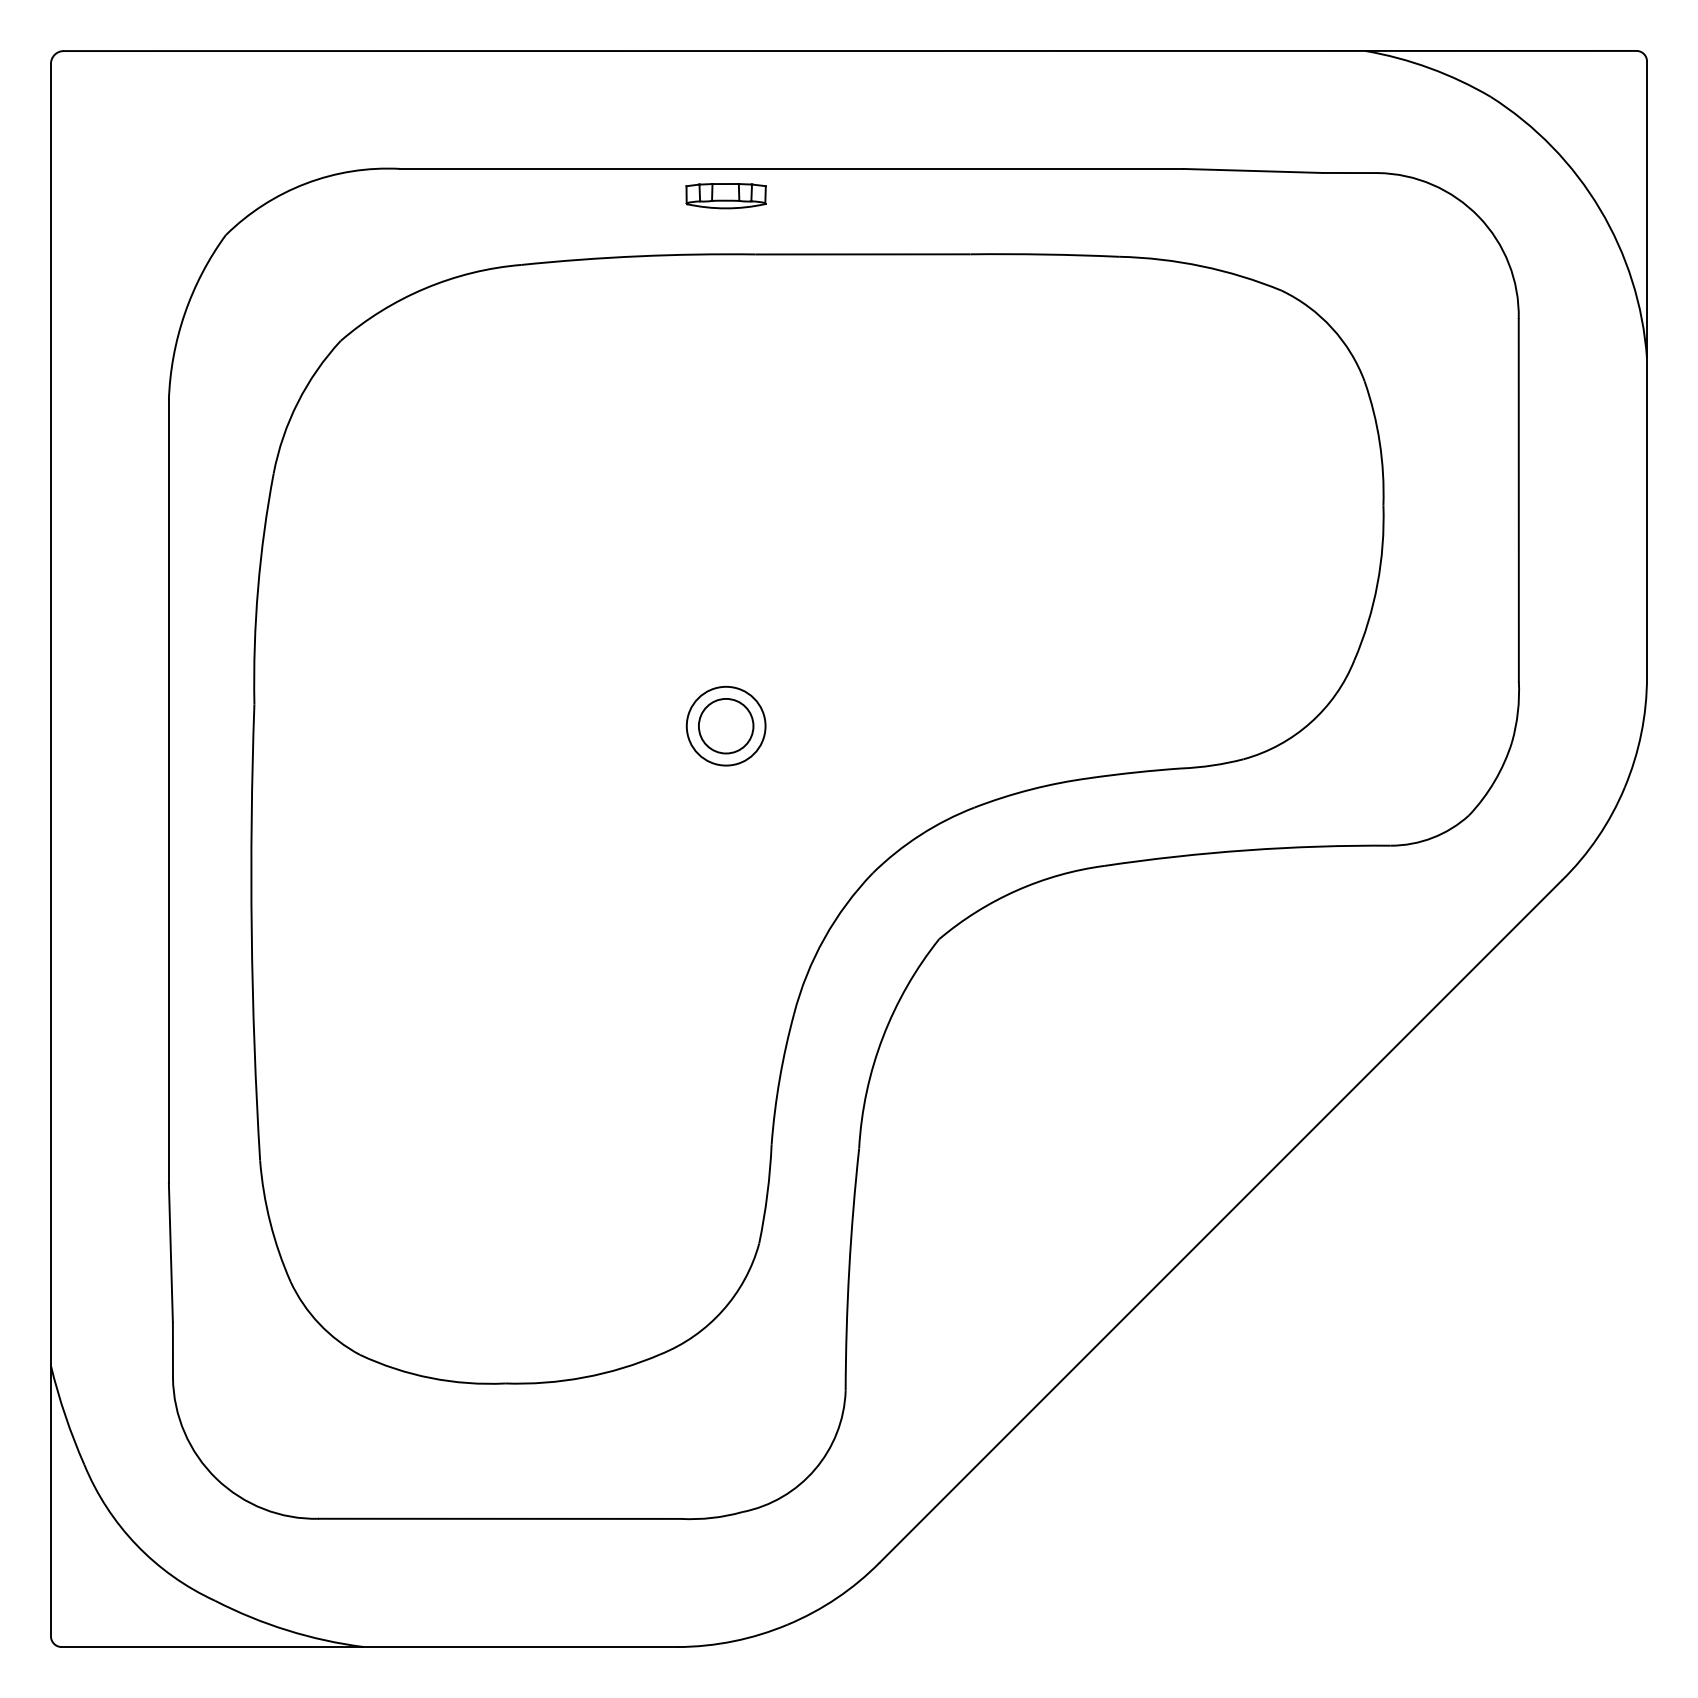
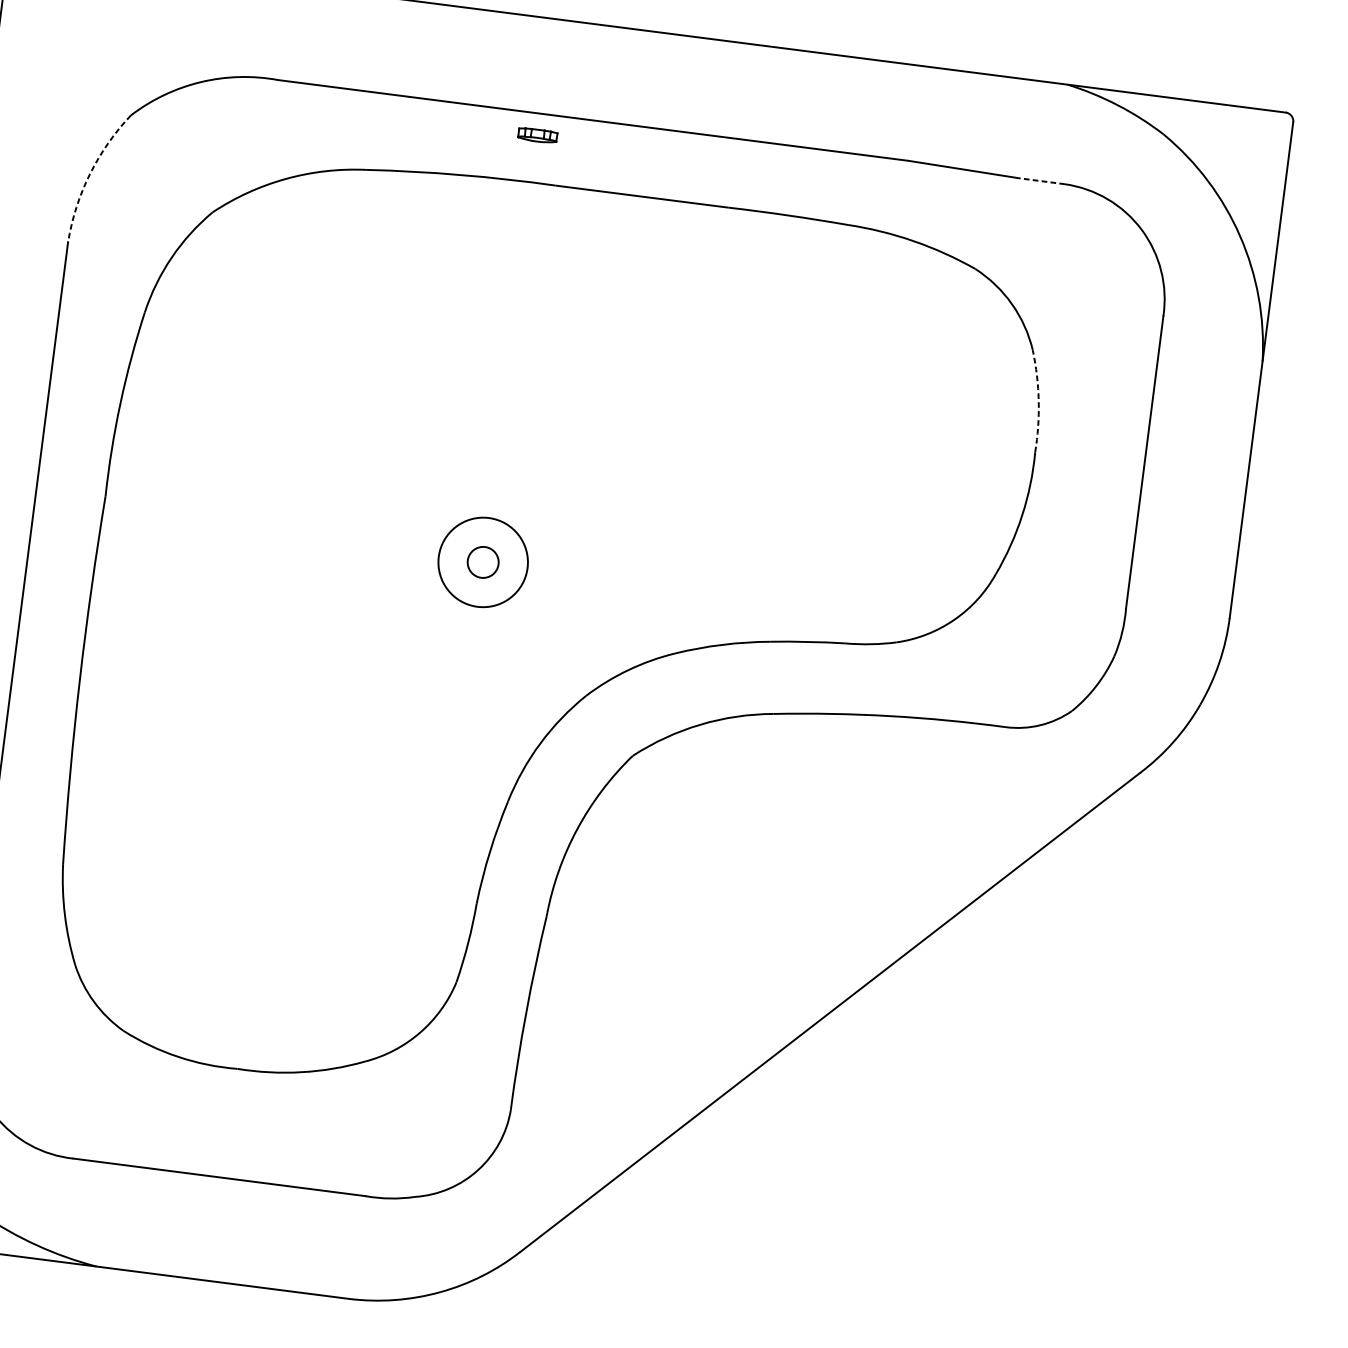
line: (1350, 173) -> (1042, 181), solid -> dashed
part: (725, 196) -> (537, 135), size x0.6
arc: (184, 313) -> (89, 174), solid -> dashed
arc: (1379, 442) -> (1038, 401), solid -> dashed
circle: (725, 725) -> (482, 561), size x0.7
circle: (725, 725) -> (482, 561), size x1.4

